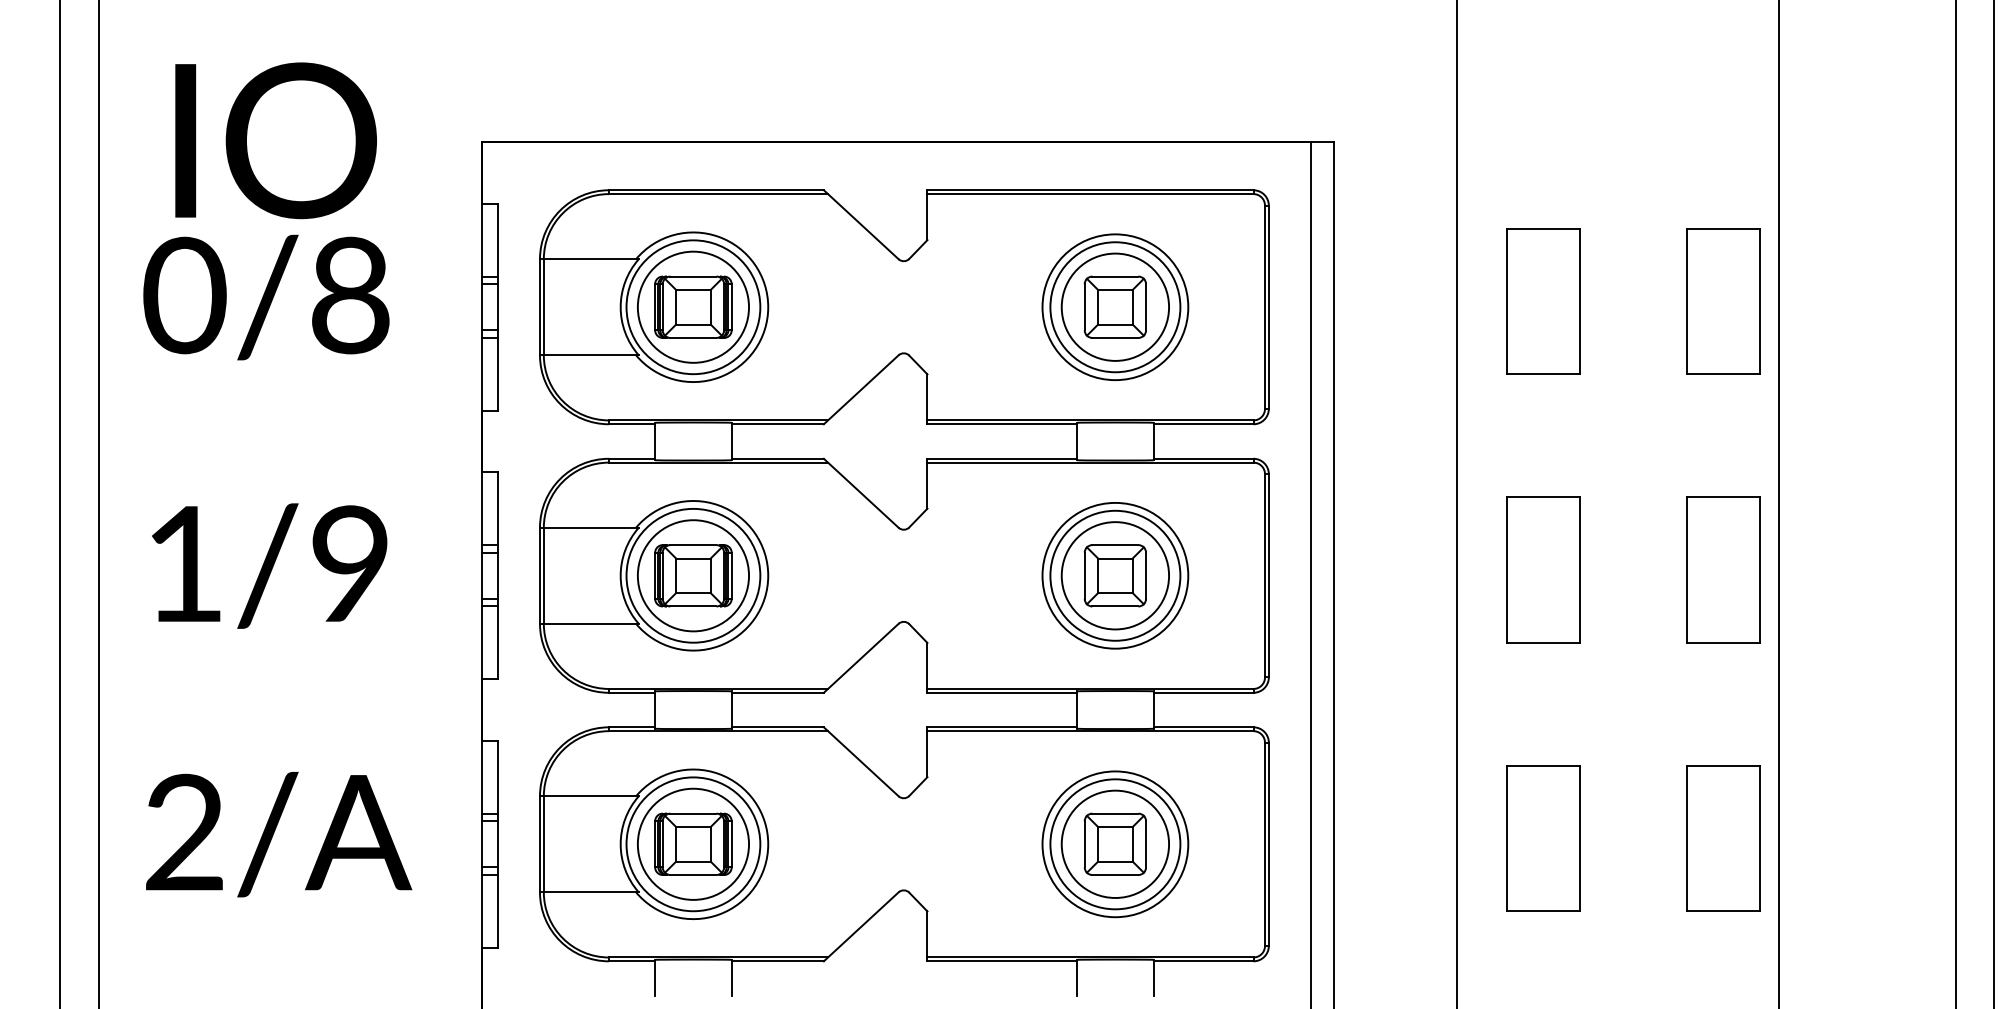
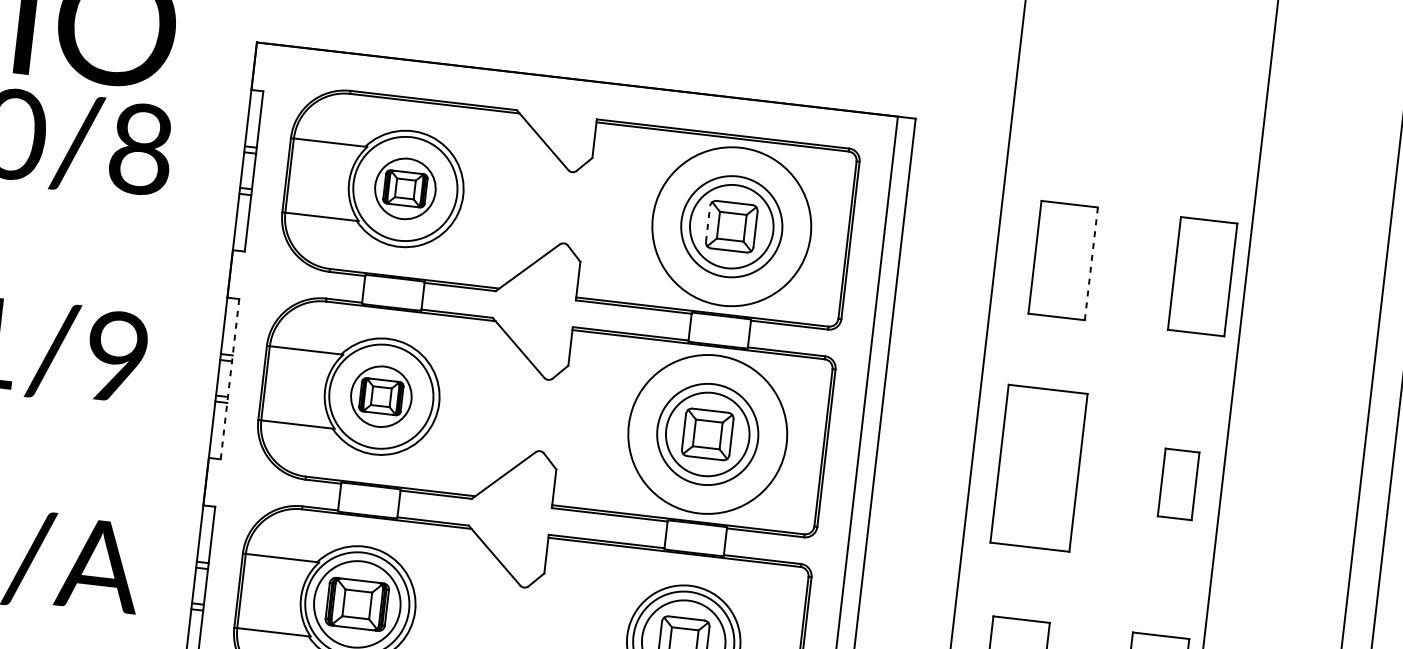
line: (1579, 301) -> (1091, 263), solid -> dashed
part: (693, 306) -> (405, 188), size x0.7
line: (1084, 306) -> (707, 223), solid -> dashed
circle: (1115, 307) -> (731, 226), size x1.4
part: (1543, 569) -> (1039, 467), size x1.4
part: (1723, 569) -> (1178, 484), size x0.6
line: (497, 575) -> (229, 378), solid -> dashed
part: (693, 575) -> (381, 396), size x0.7
circle: (1115, 575) -> (707, 434), size x1.4

